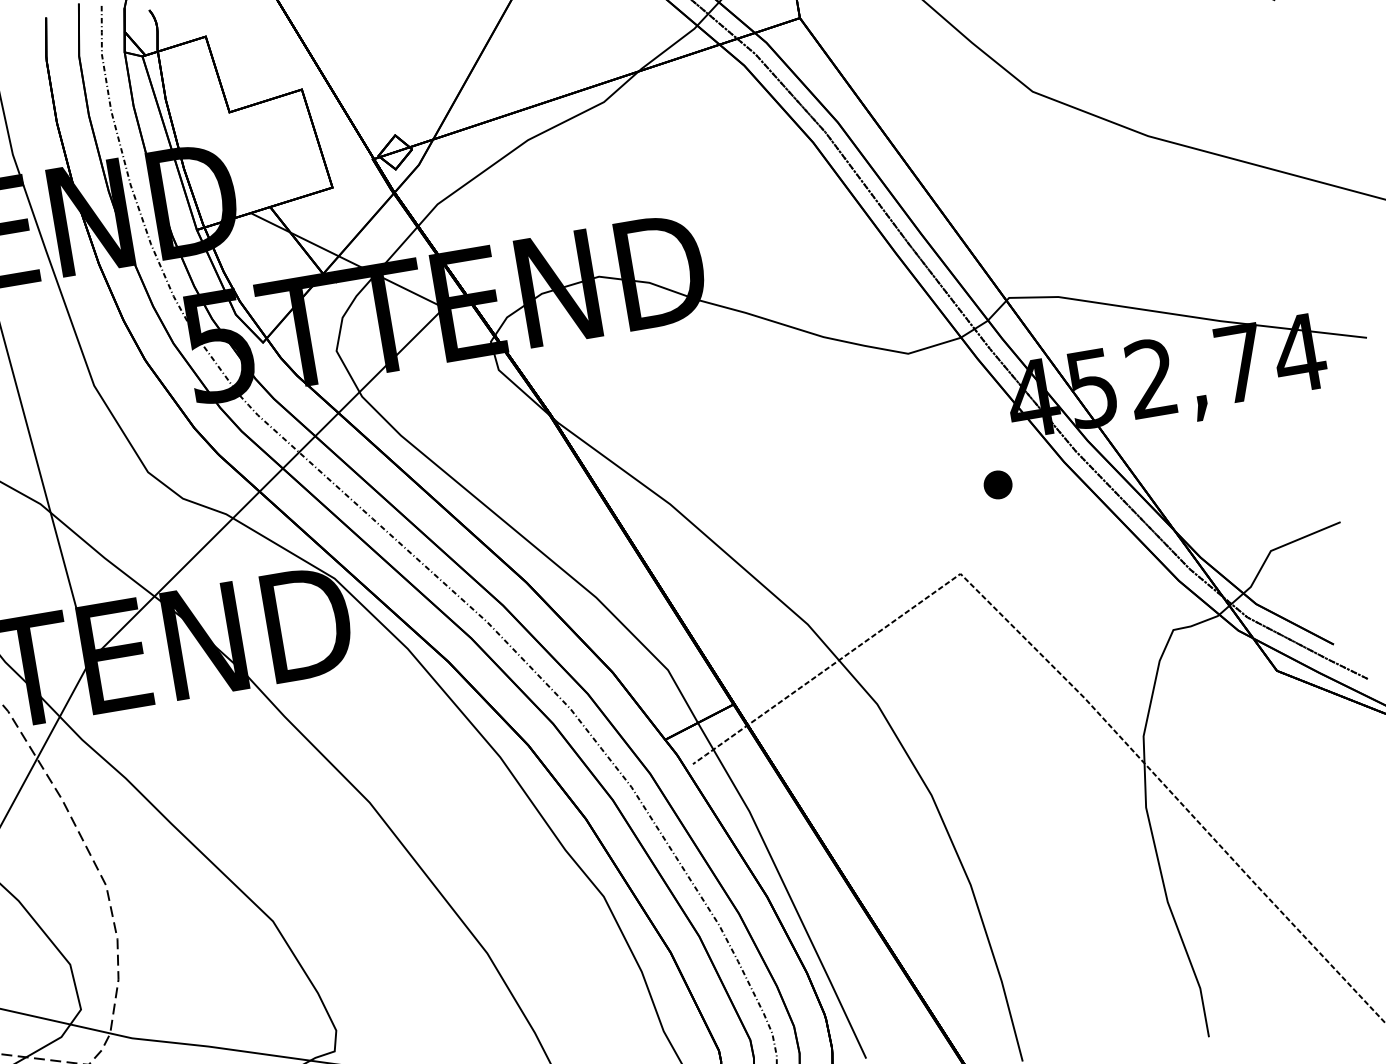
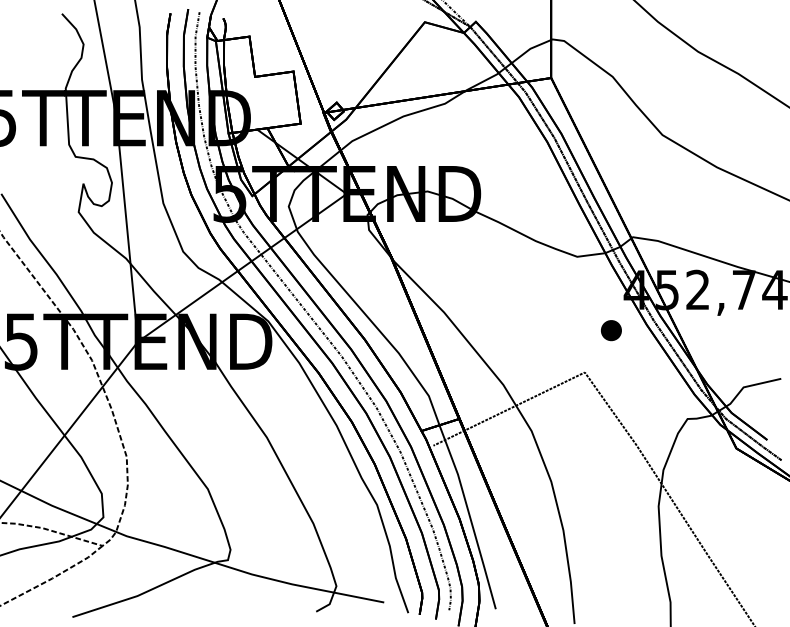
part: (998, 484) -> (611, 330), size x1.43

